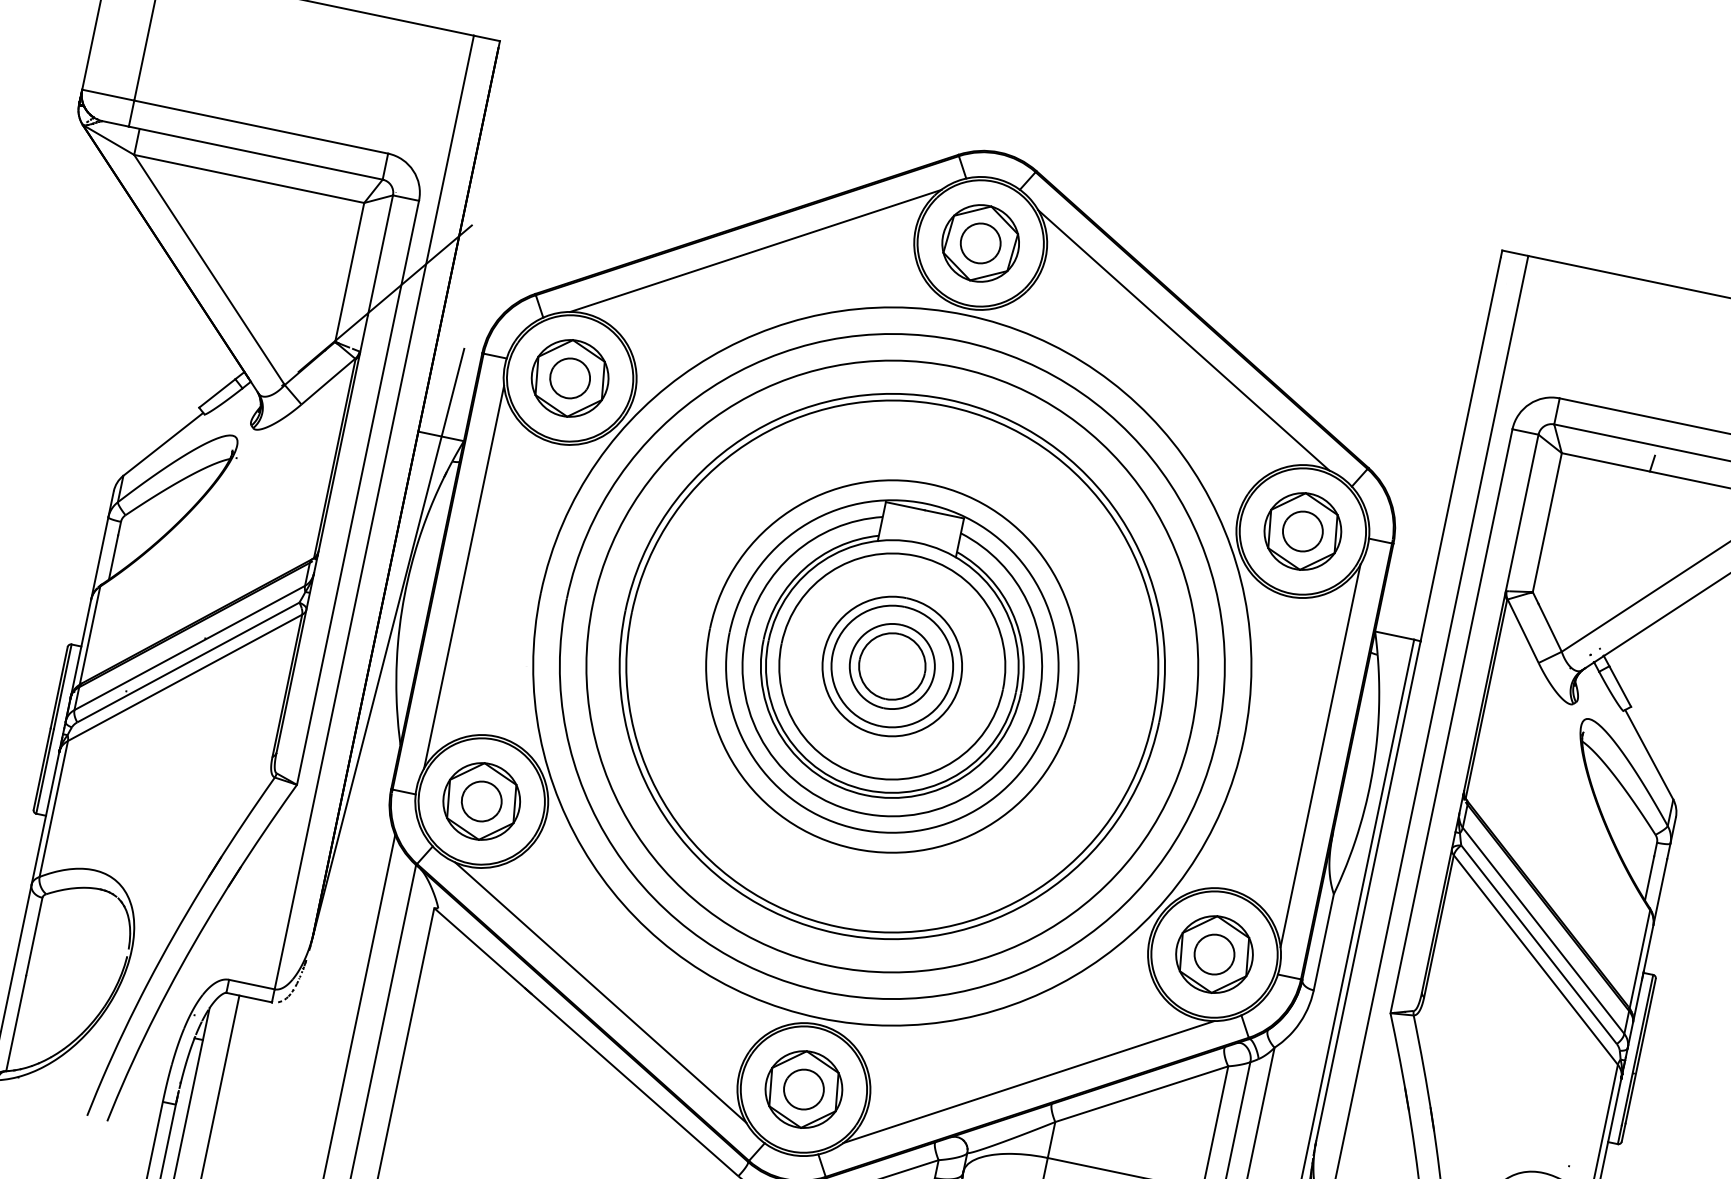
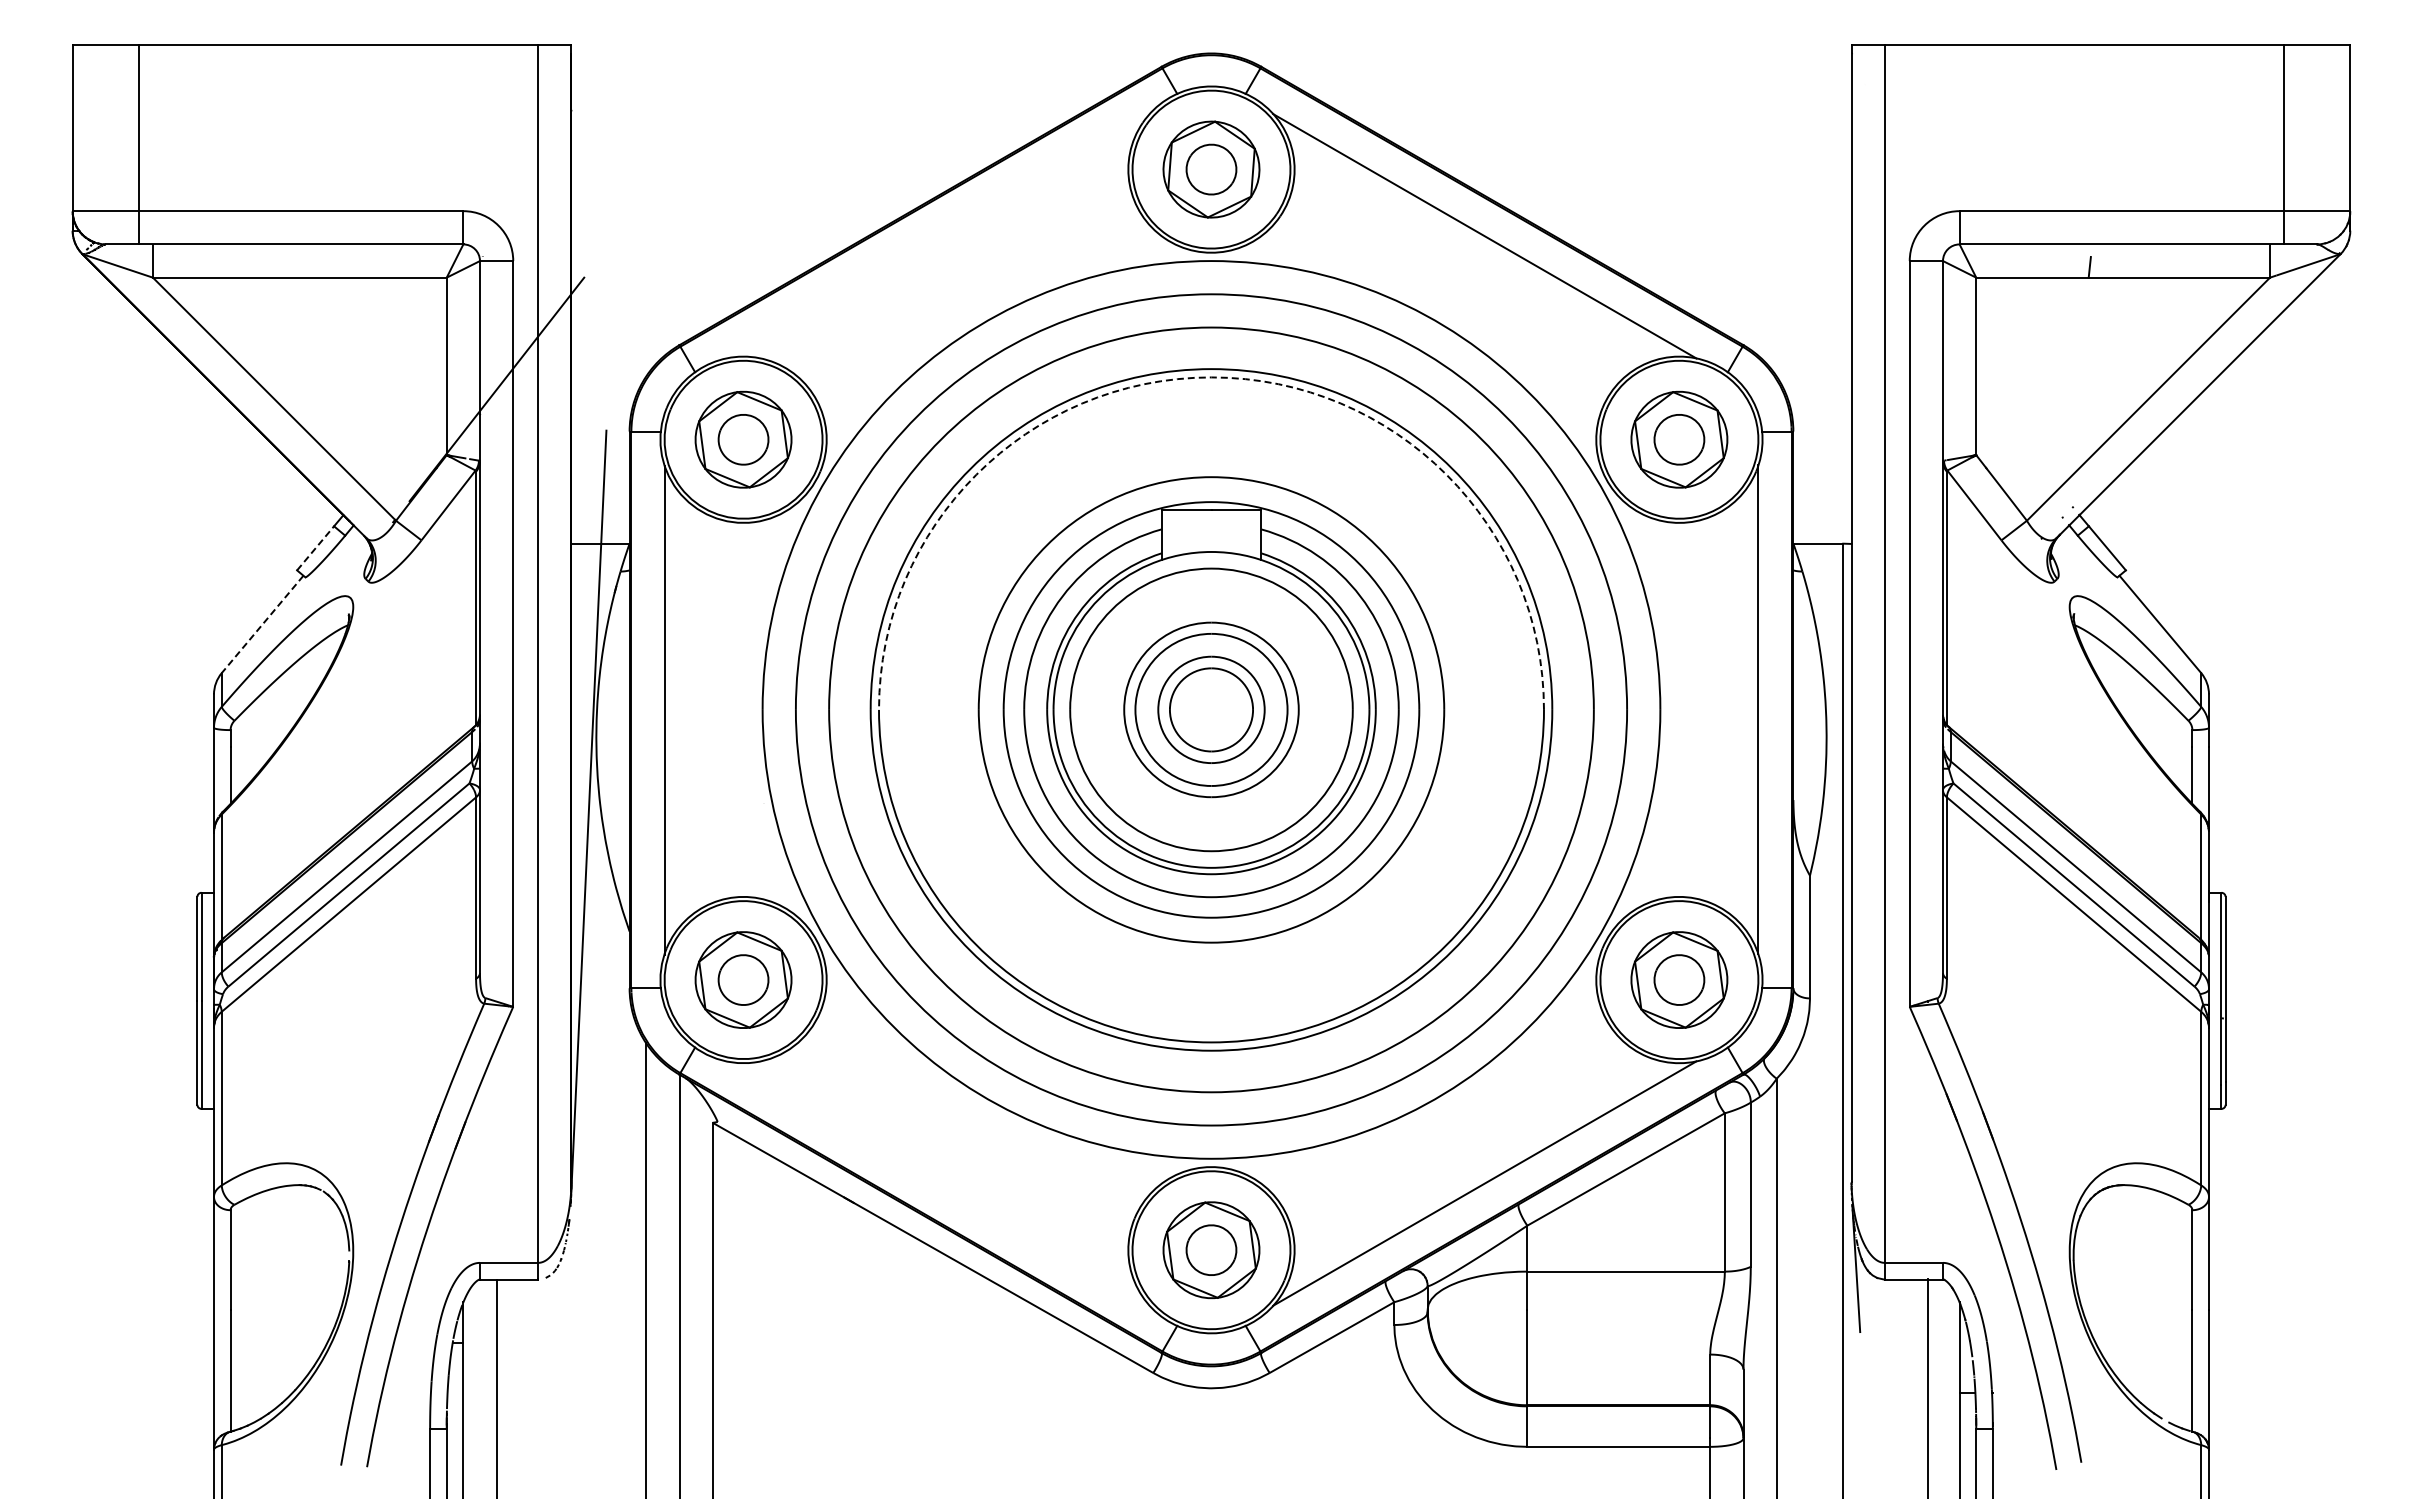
line: (755, 251) -> (937, 236), removed
line: (217, 393) -> (315, 548), solid -> dashed
arc: (946, 406) -> (1211, 377), solid -> dashed
line: (163, 444) -> (262, 624), solid -> dashed
line: (600, 992) -> (937, 1183), removed

